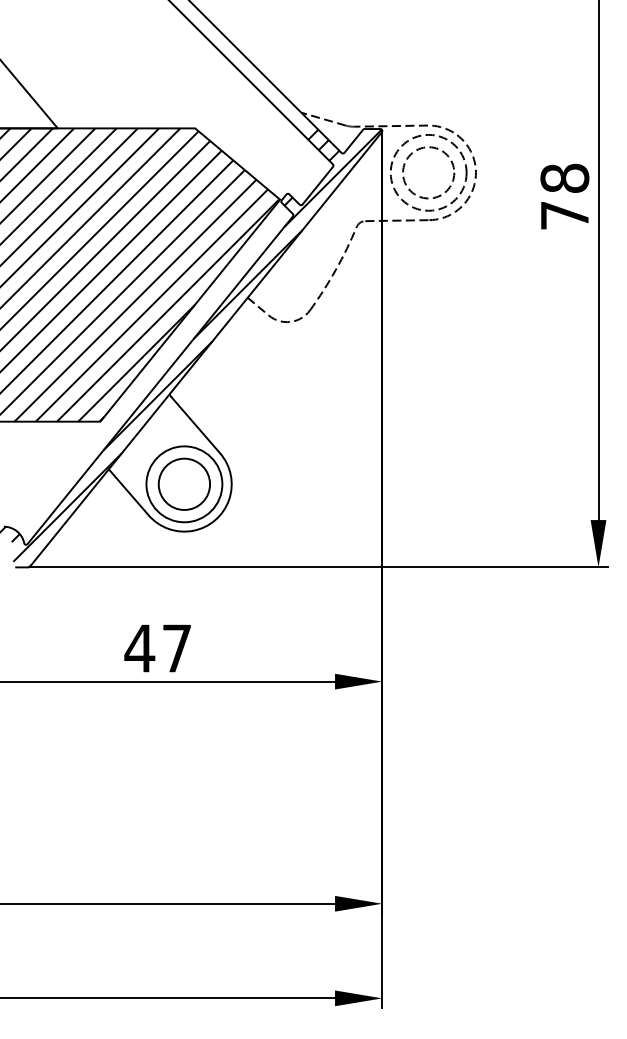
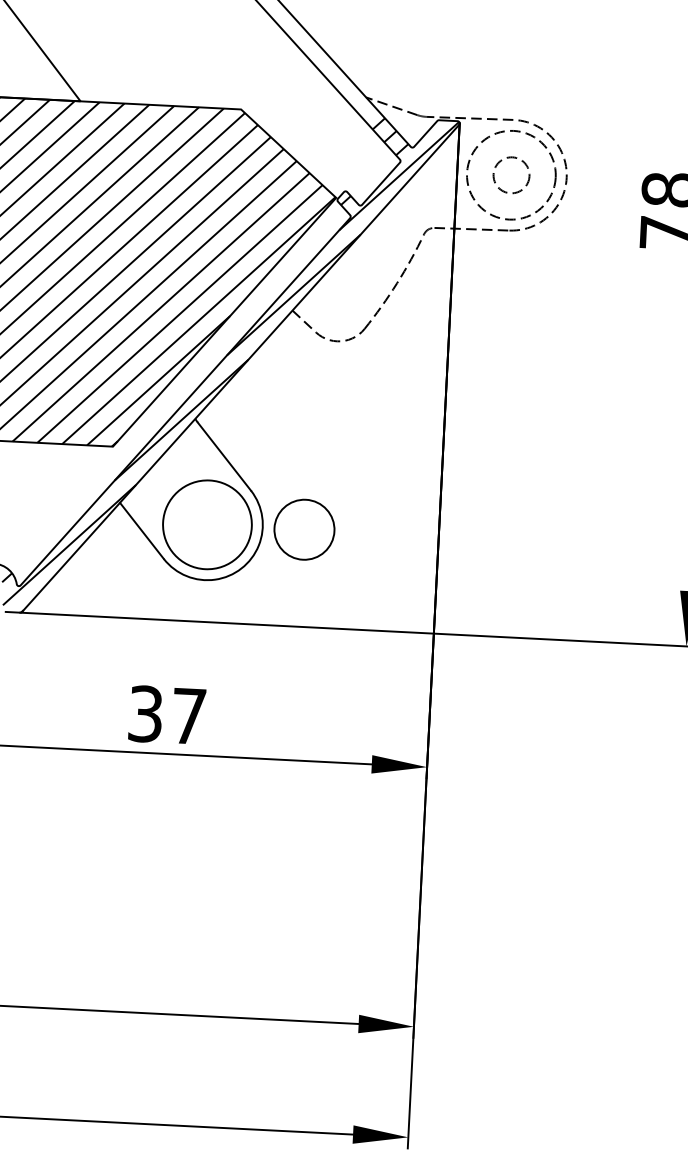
circle: (428, 172) -> (511, 174), size x0.6
circle: (183, 483) -> (303, 528), moved
text: (139, 648) -> (145, 714), 47 -> 37

